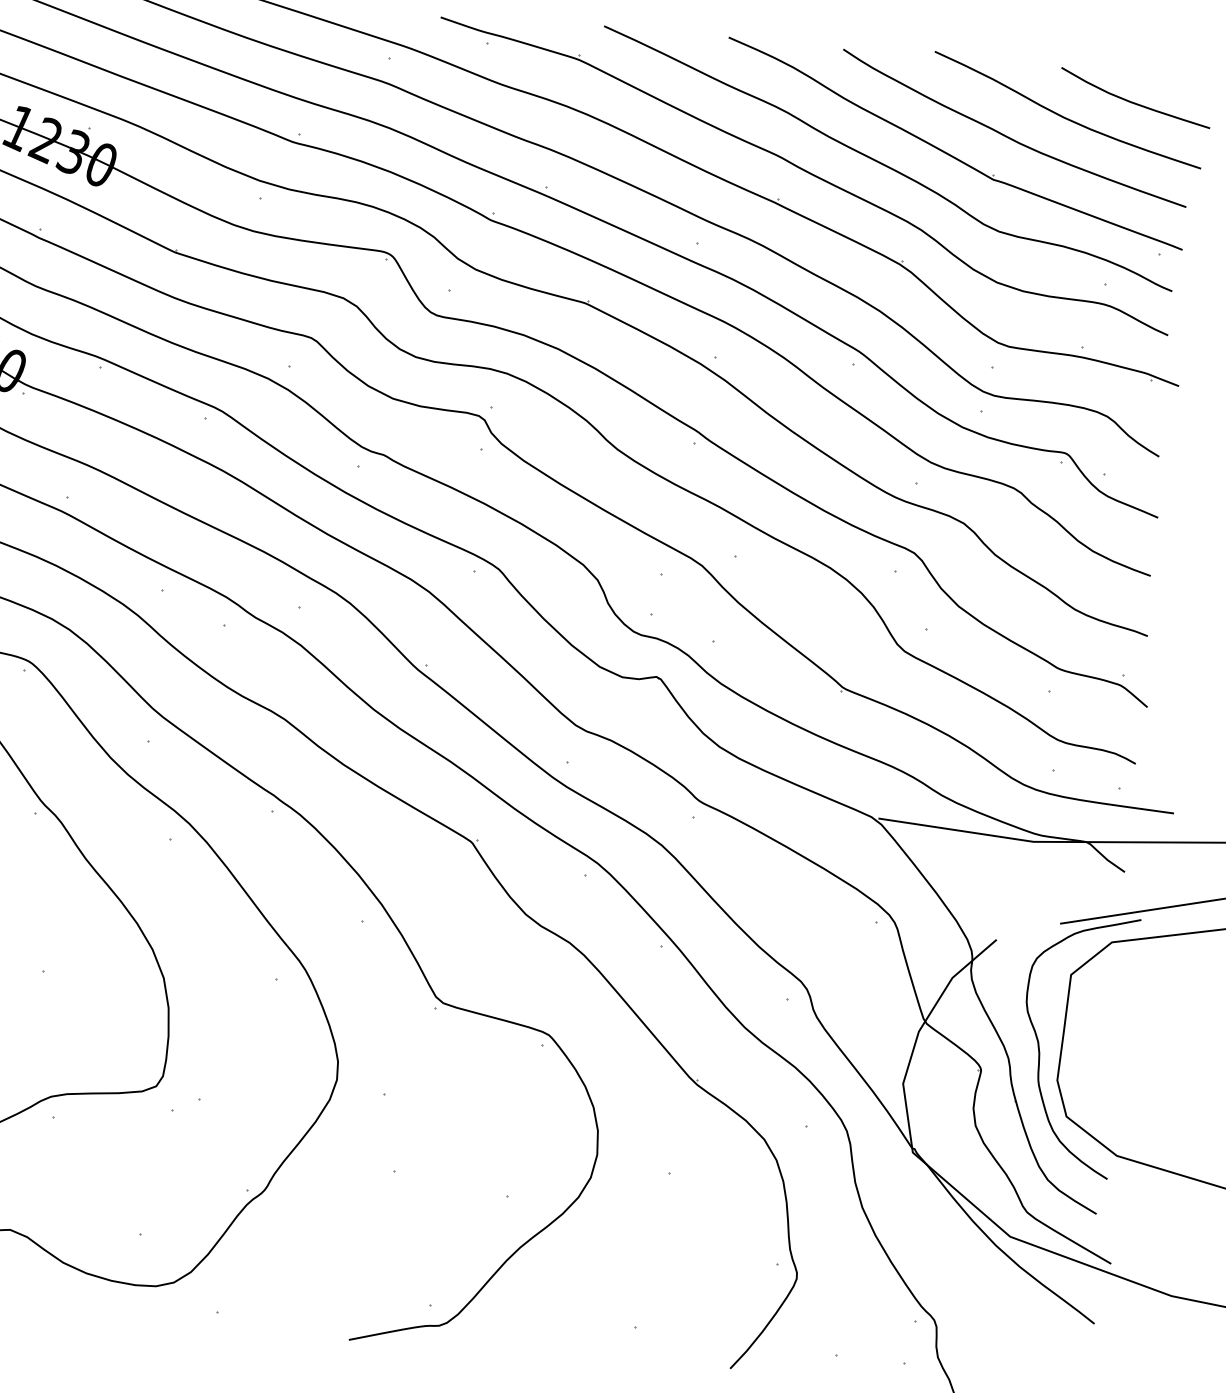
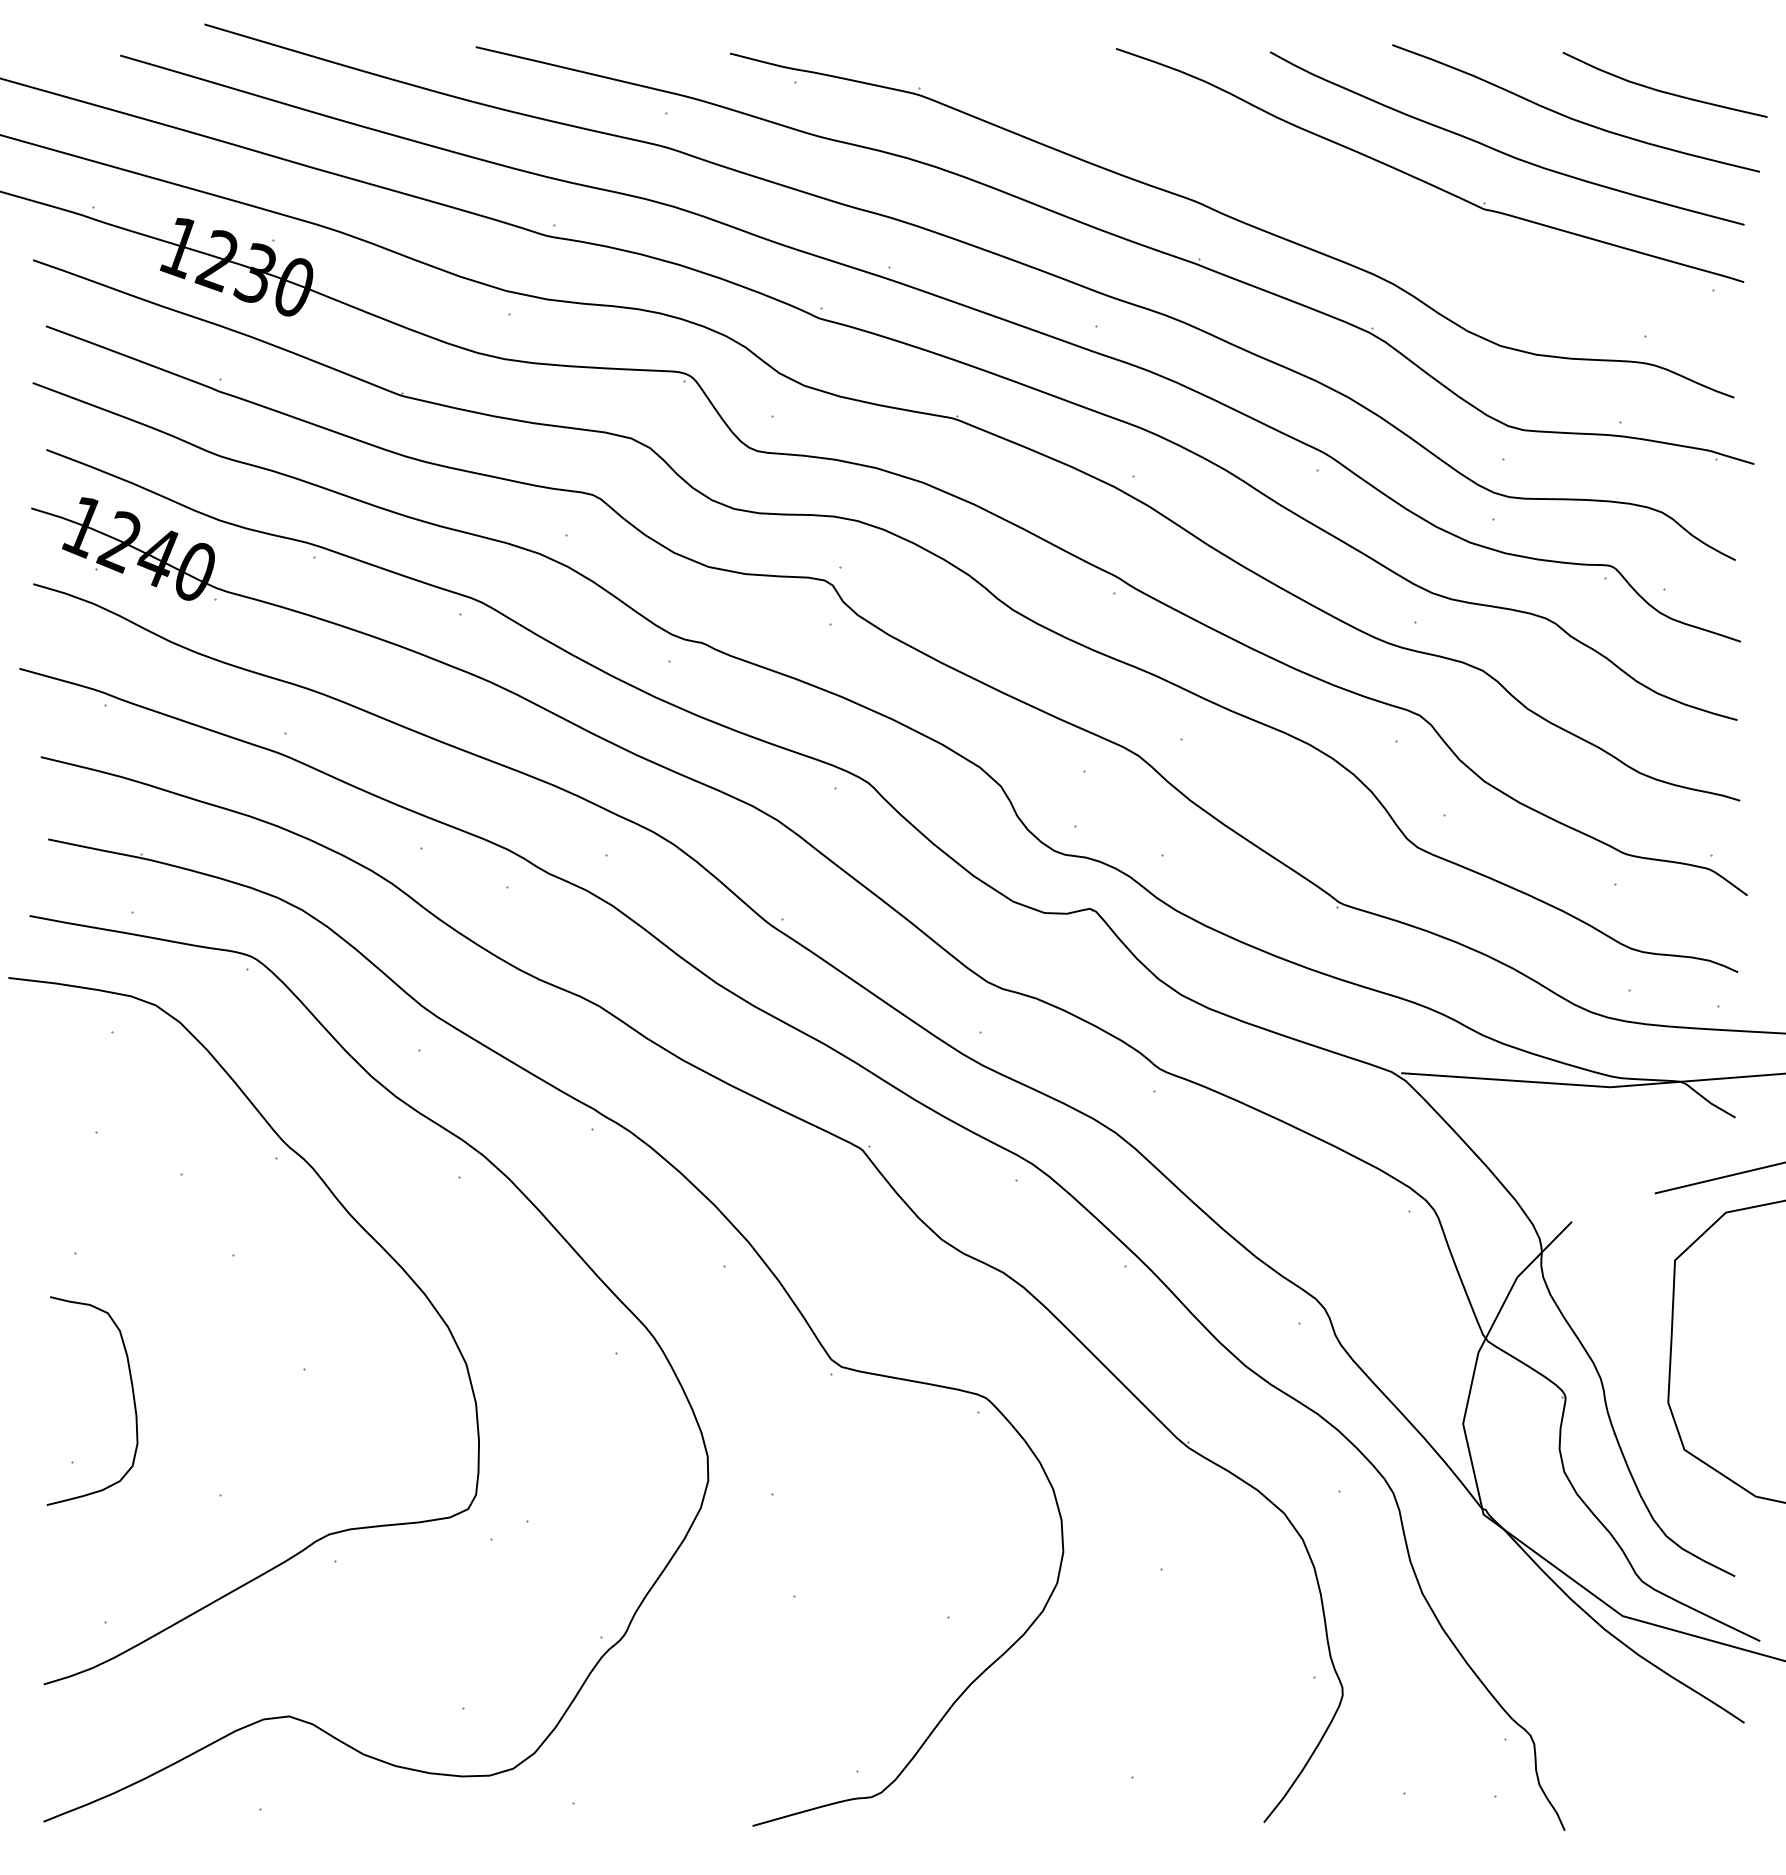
curve: (884, 164) -> (1337, 200), removed
curve: (1039, 1048) -> (1641, 1362), removed

